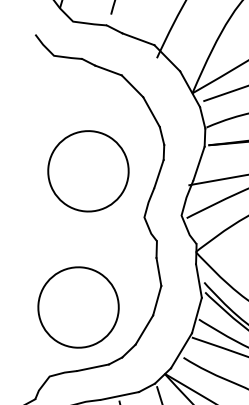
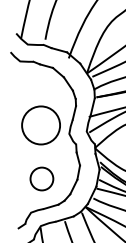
circle: (87, 171) -> (40, 125), moved
circle: (77, 308) -> (41, 179), size x0.6

